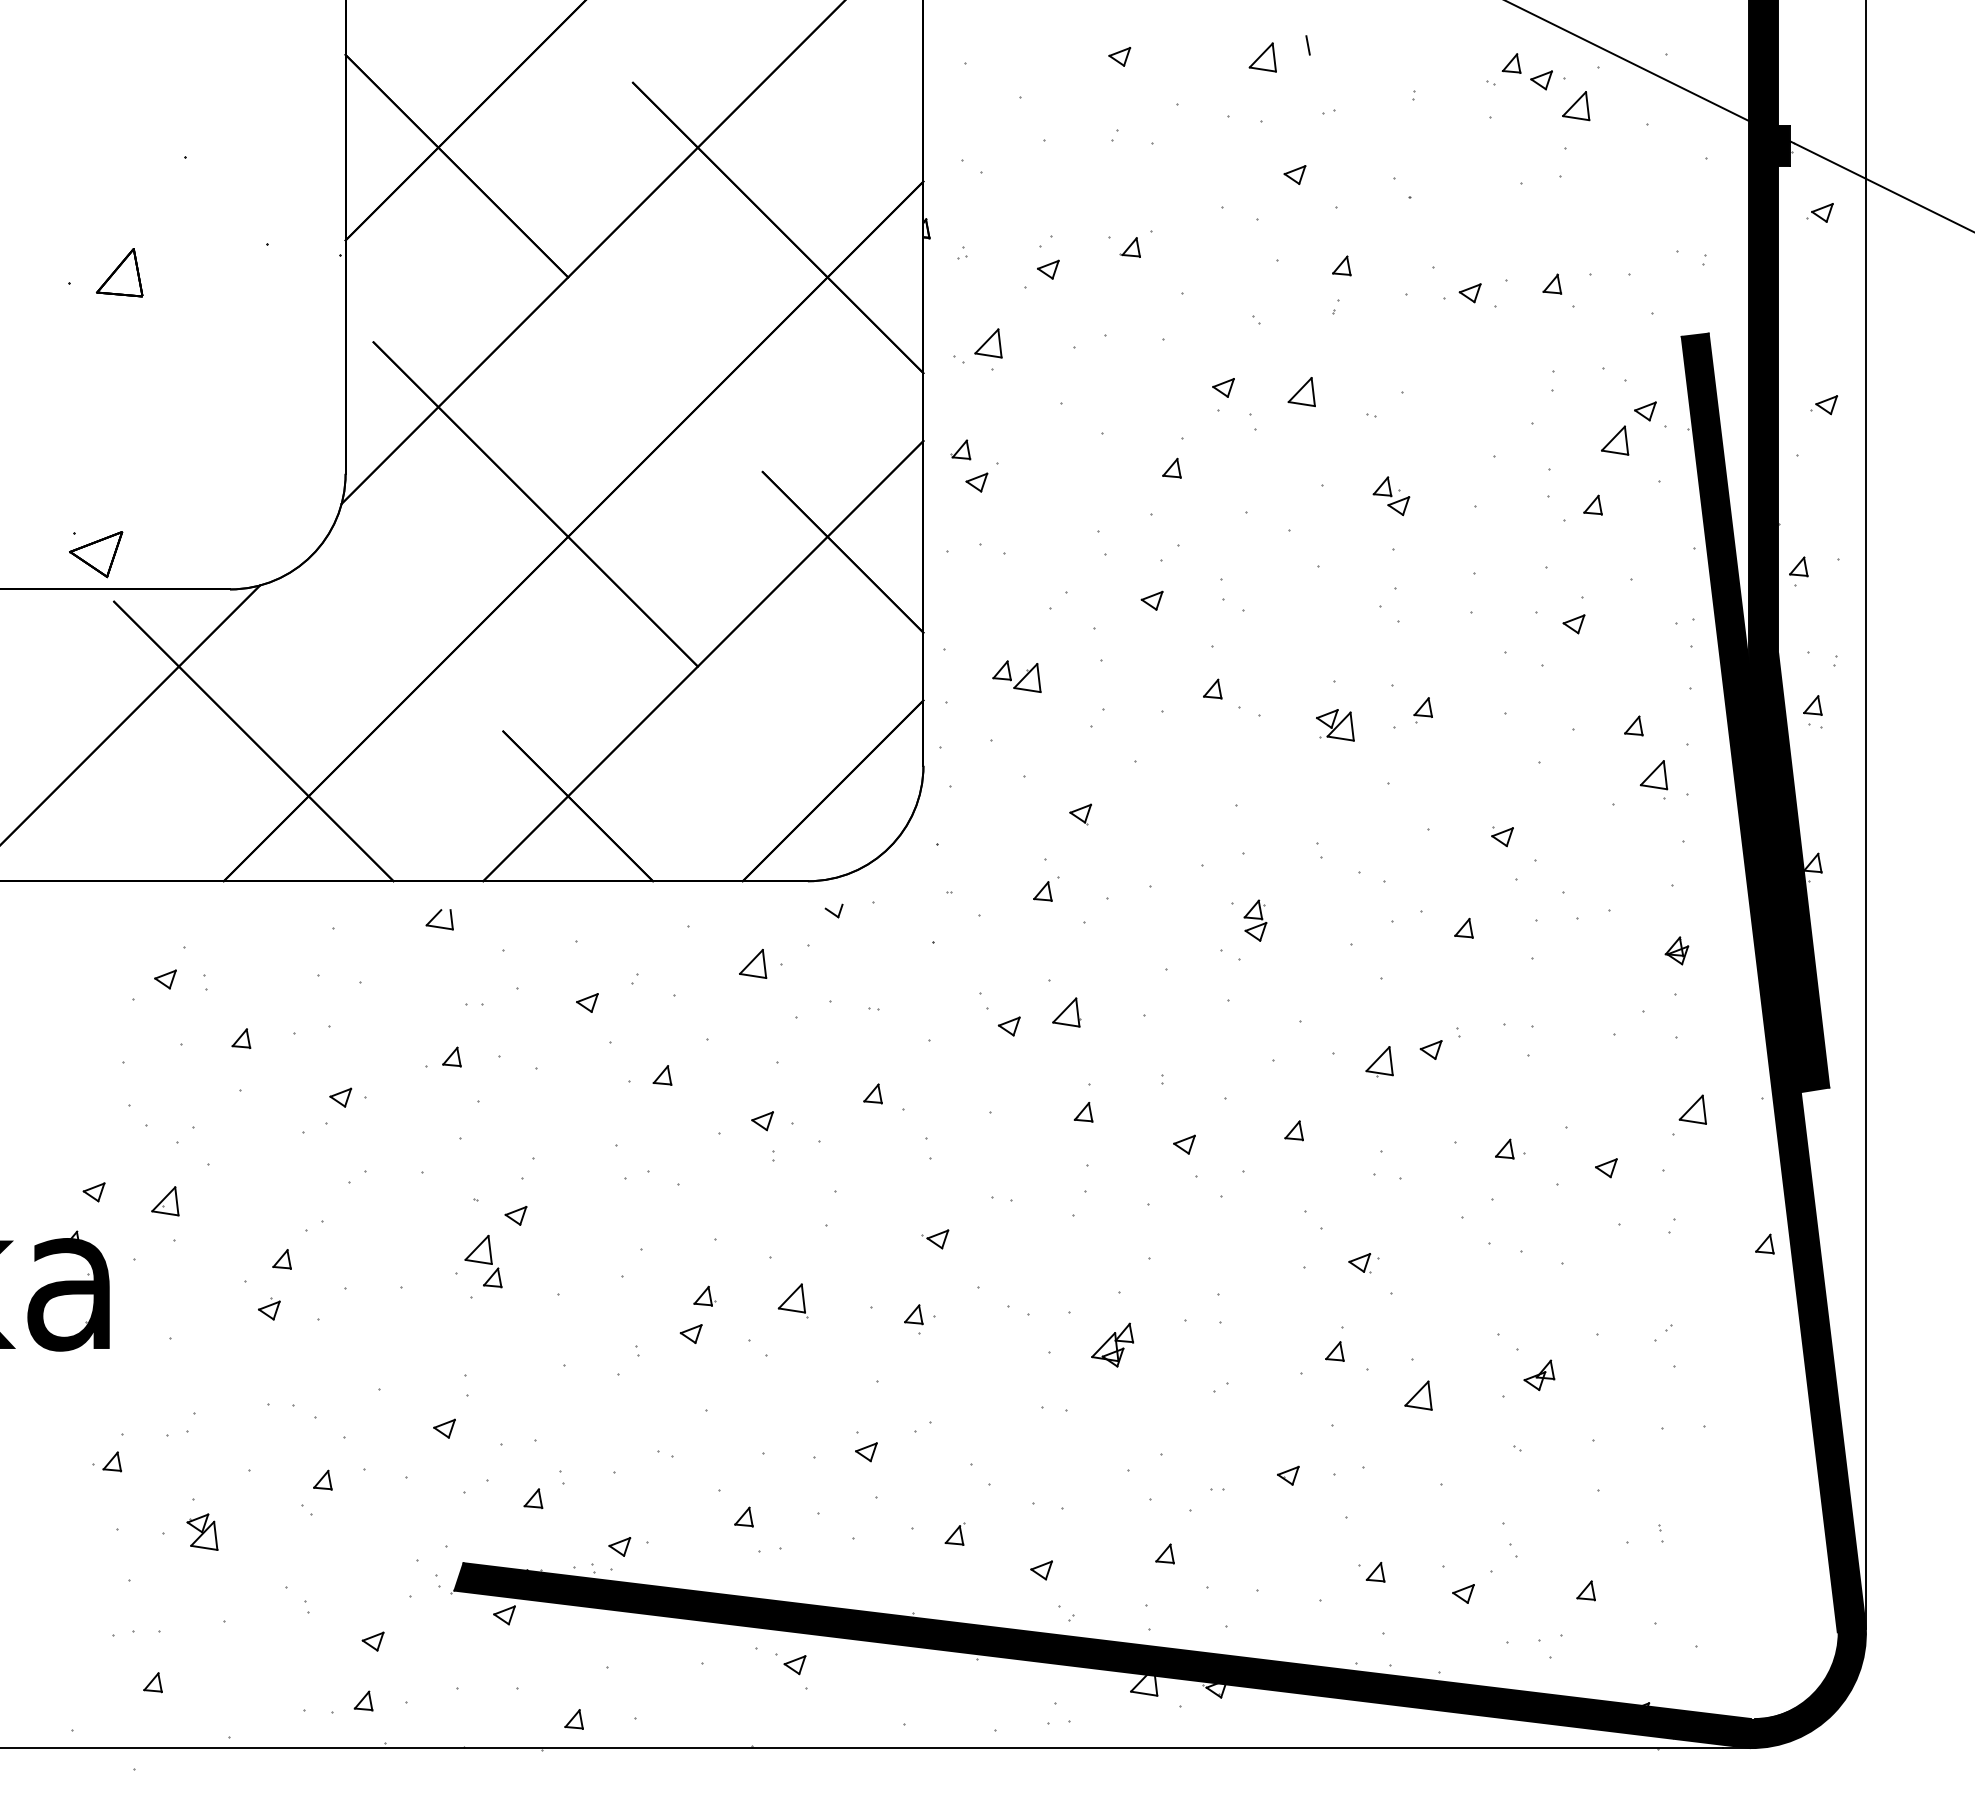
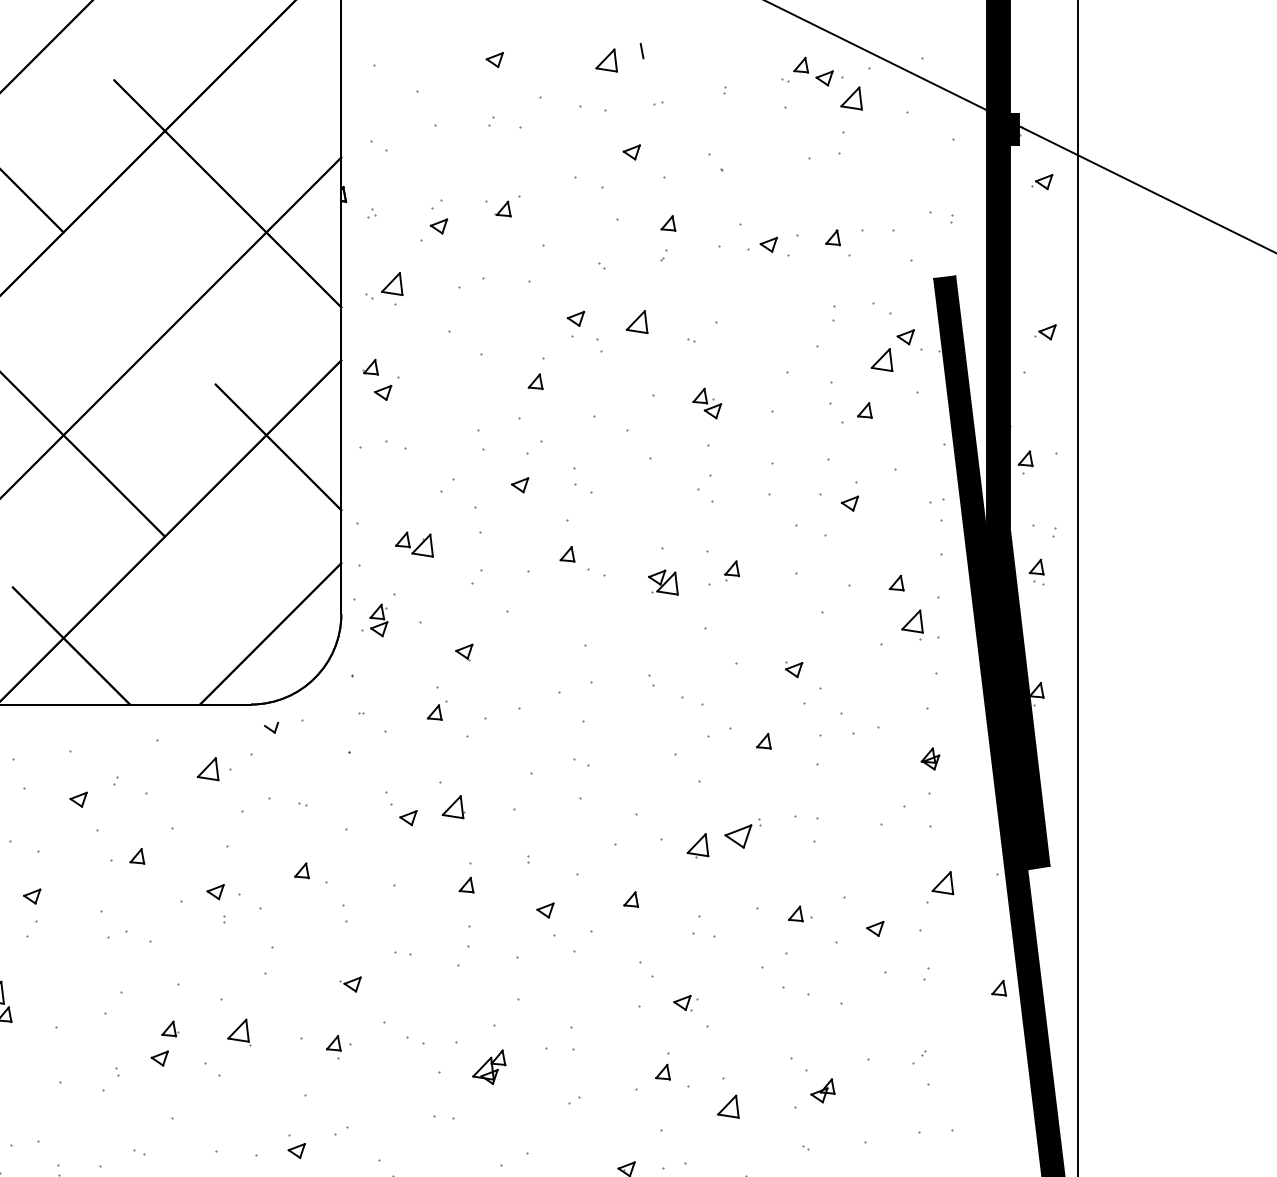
part: (1255, 920) -> (378, 620), moved
part: (1430, 1049) -> (737, 836), size x1.6
part: (515, 1215) -> (31, 896), moved

